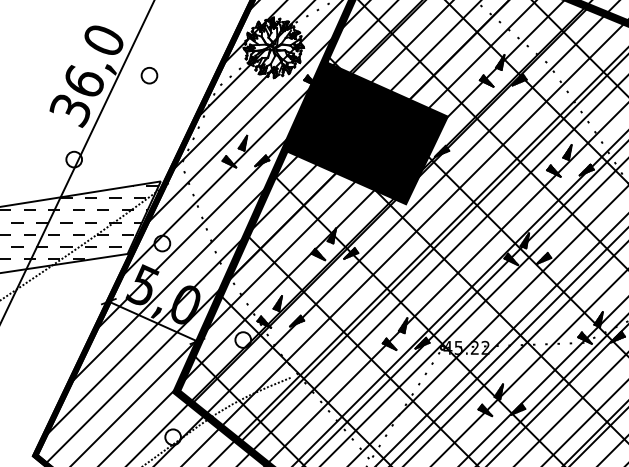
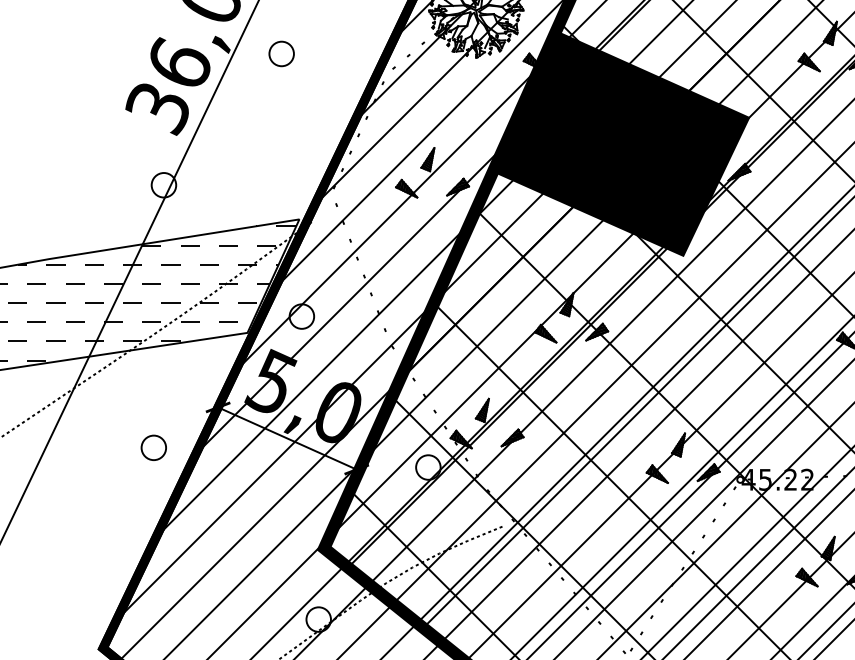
part: (67, 327) -> (153, 447), added

